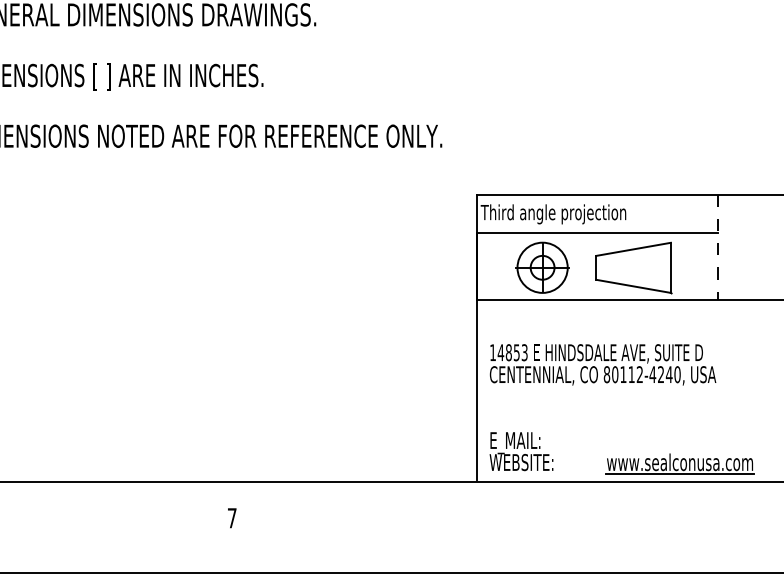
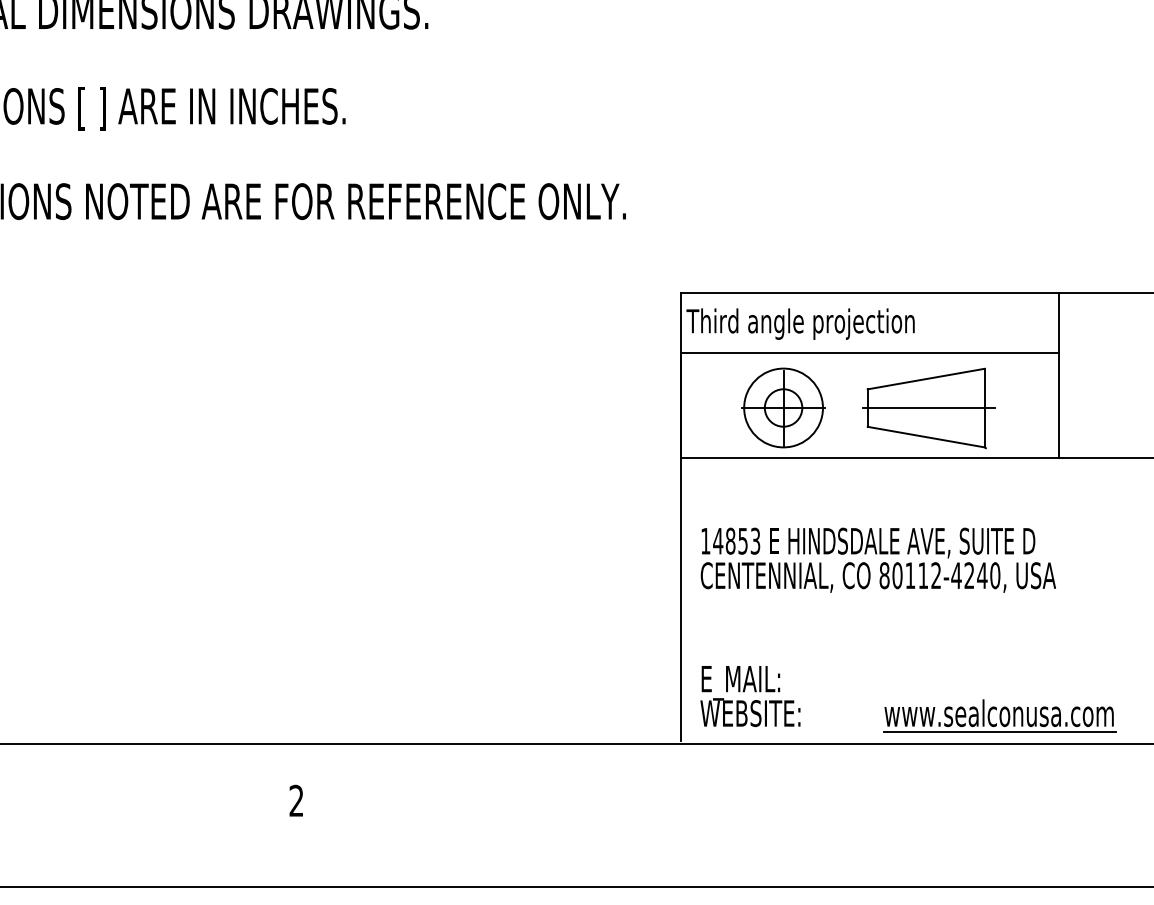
line: (717, 247) -> (1057, 376), dashed -> solid
line: (635, 267) -> (929, 407), added
text: (231, 518) -> (295, 801), 7 -> 2

